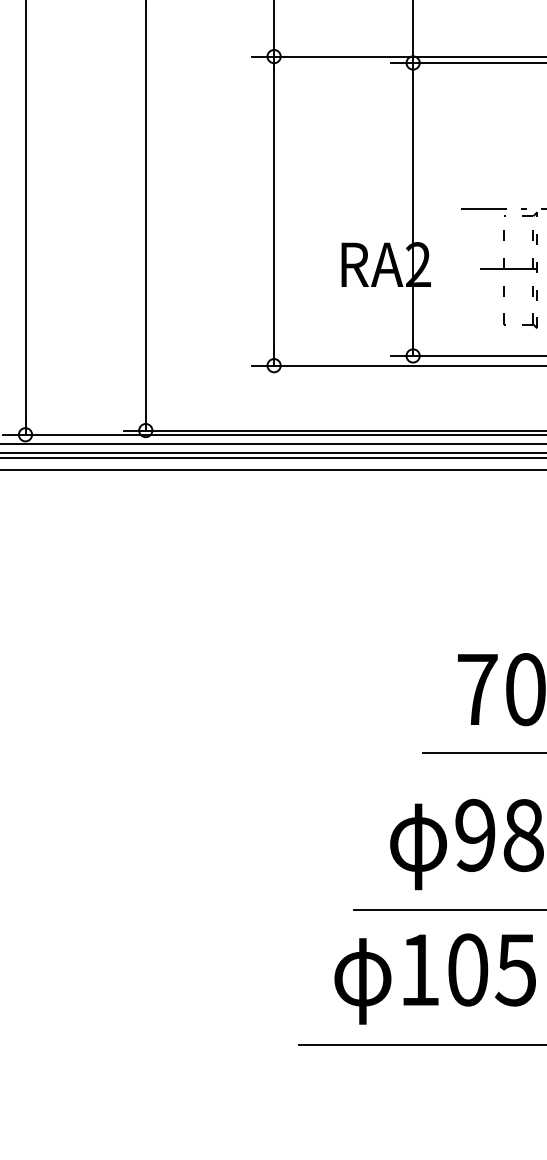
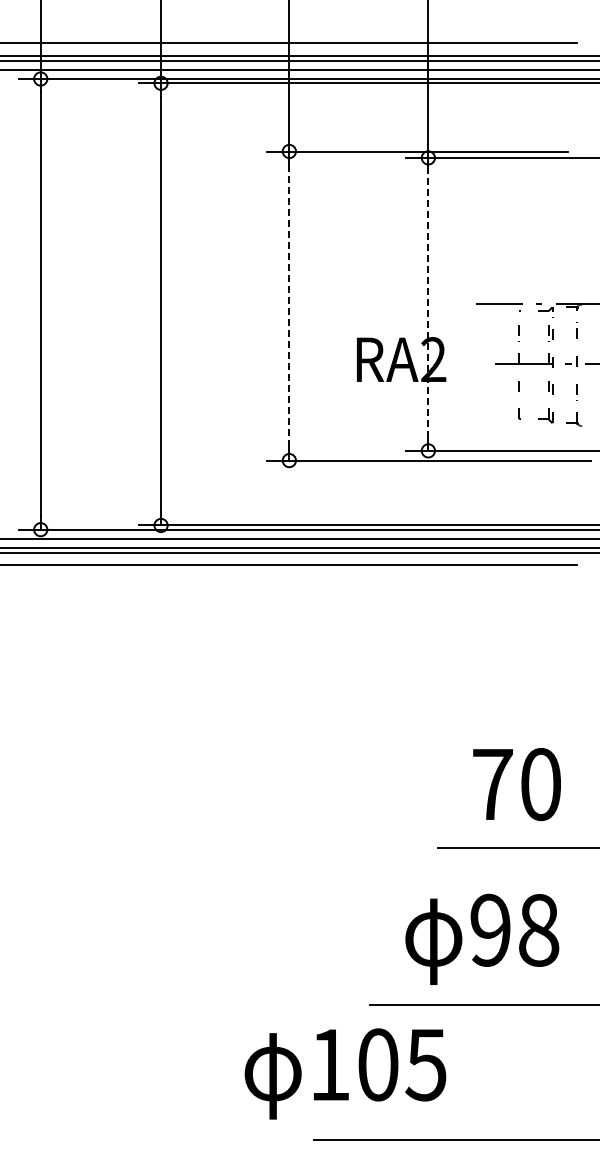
line: (413, 208) -> (428, 303), solid -> dashed
line: (274, 210) -> (289, 305), solid -> dashed
text: (435, 978) -> (345, 1073), moved

